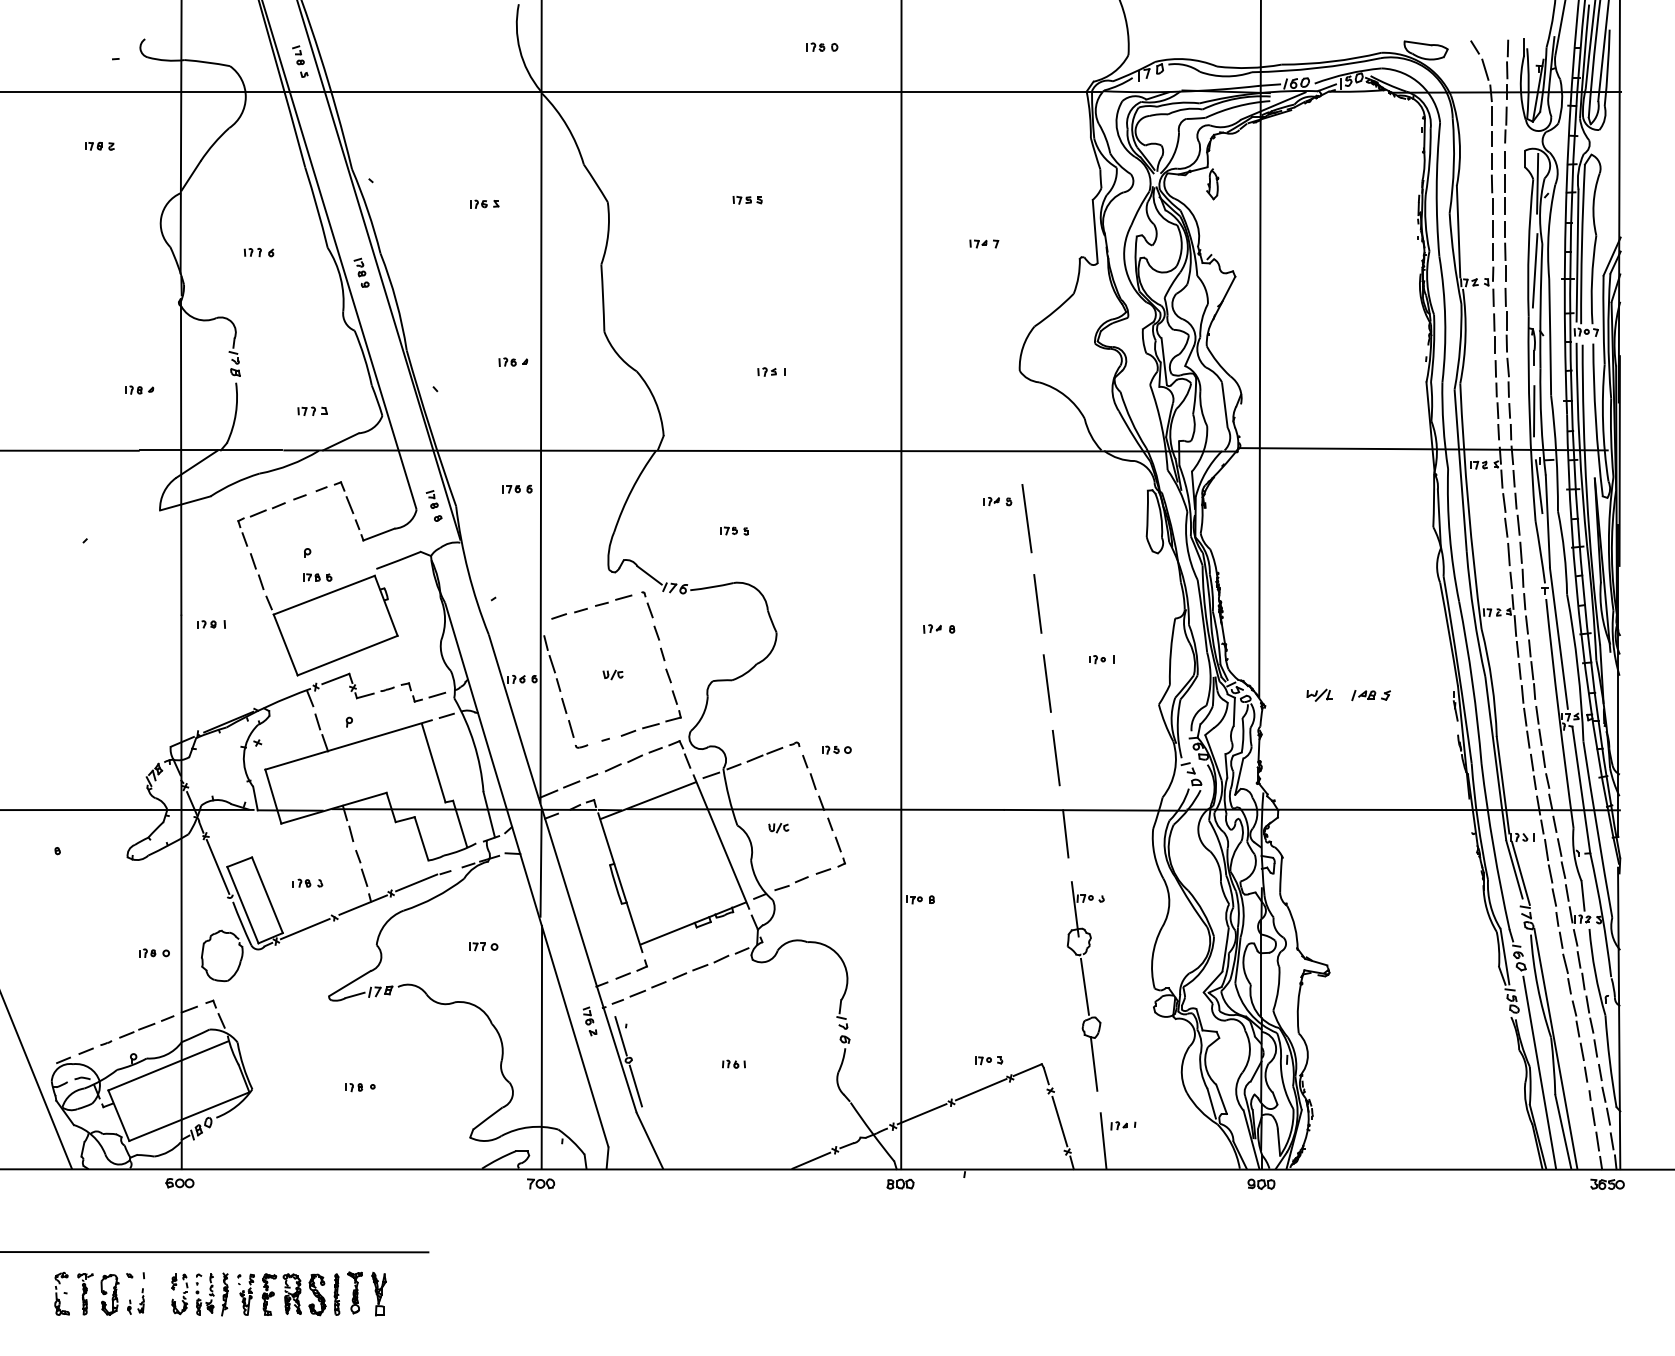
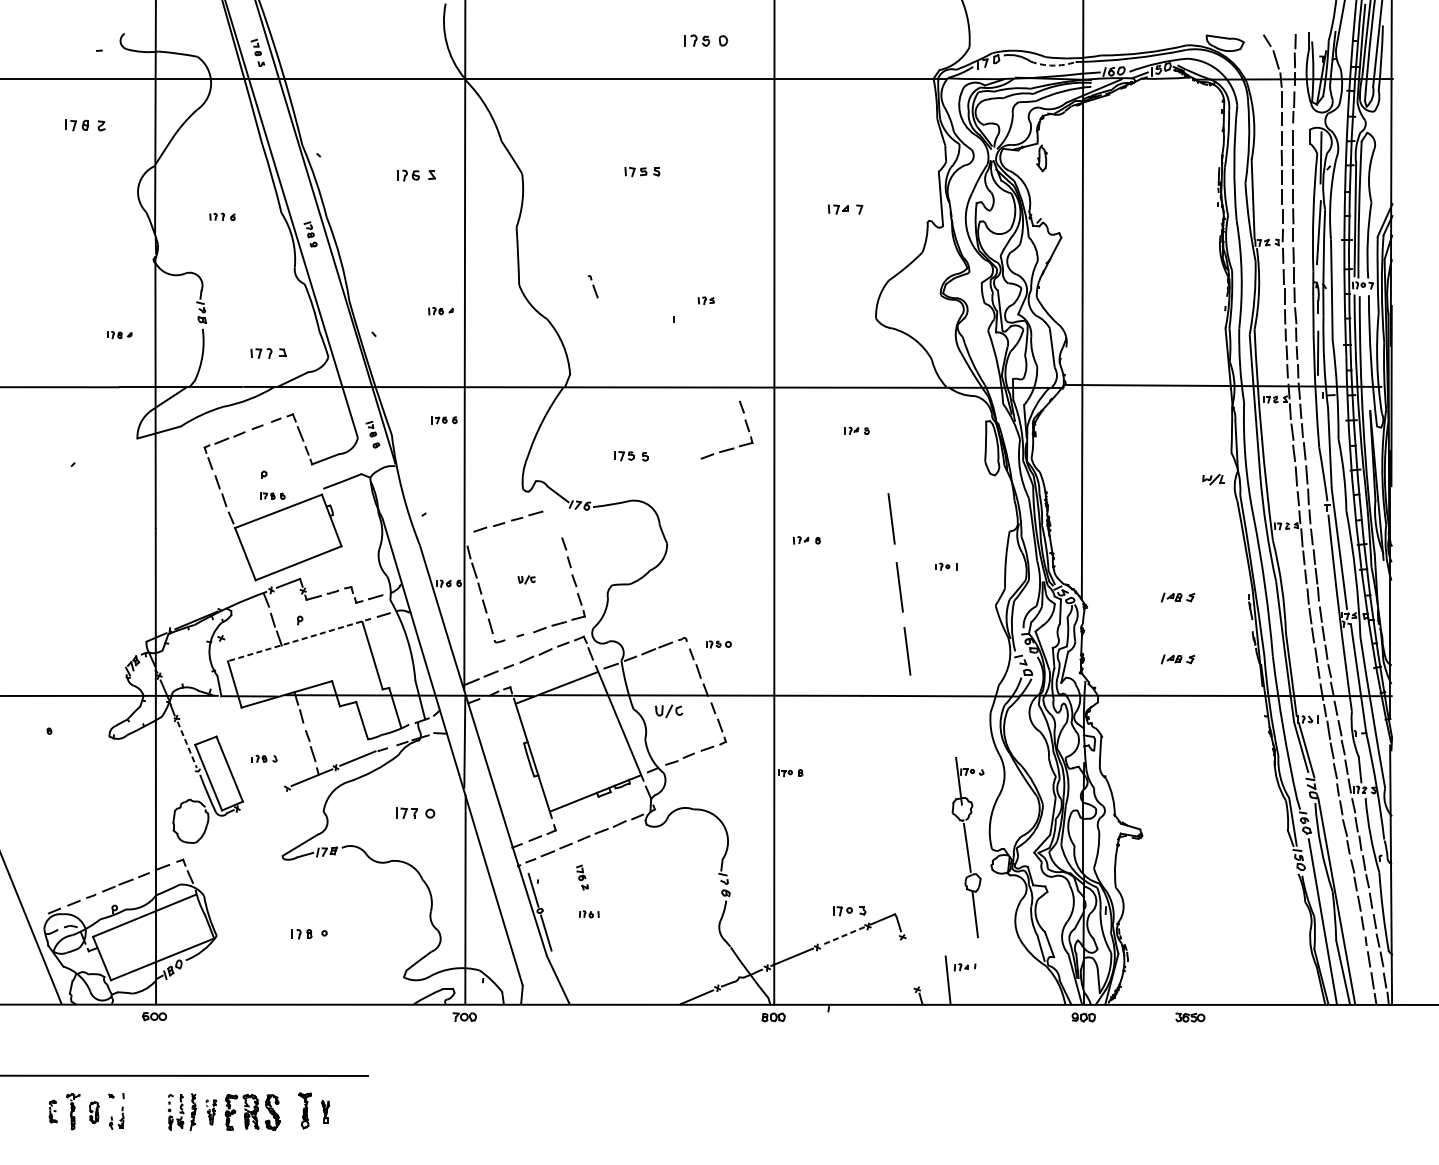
part: (822, 46) -> (706, 39), size x1.6
arc: (1225, 76) -> (1052, 65), solid -> dashed
part: (99, 146) -> (85, 125), size x1.6
part: (747, 200) -> (642, 172), size x1.4
part: (484, 203) -> (416, 174), size x1.6
part: (984, 243) -> (845, 209), size x1.4
part: (766, 371) -> (705, 300), moved
part: (312, 410) -> (268, 352), size x1.4
line: (1538, 486) -> (1321, 417), removed
line: (1026, 518) -> (881, 445), removed
part: (851, 521) -> (731, 448), added
part: (734, 530) -> (631, 455), size x1.4
part: (647, 604) -> (593, 286), moved
part: (211, 624) -> (181, 536), removed
part: (1319, 694) -> (1213, 478), moved
line: (348, 744) -> (299, 639), solid -> dashed
part: (1370, 767) -> (1177, 659), added
part: (778, 828) -> (668, 711), size x1.6
line: (1065, 833) -> (915, 716), removed
line: (218, 867) -> (187, 745), solid -> dashed
line: (304, 929) -> (261, 798), removed
part: (483, 946) -> (415, 813), size x1.6
part: (154, 952) -> (132, 818), removed
part: (1085, 986) -> (967, 847), moved
part: (589, 1021) -> (582, 877), moved
part: (989, 1060) -> (850, 911), size x1.4
part: (733, 1063) -> (588, 913), moved
part: (360, 1087) -> (309, 934), size x1.4
line: (980, 1089) -> (842, 936), solid -> dashed
line: (1059, 1121) -> (910, 963), removed
part: (1607, 1183) -> (1190, 1016), moved
part: (61, 1293) -> (52, 1111), size x0.6
part: (109, 1294) -> (94, 1112), size x0.6
part: (179, 1294) -> (154, 1112), removed
part: (245, 1294) -> (210, 1112), size x0.7
part: (336, 1294) -> (289, 1112), removed
part: (378, 1294) -> (325, 1112), size x0.6

